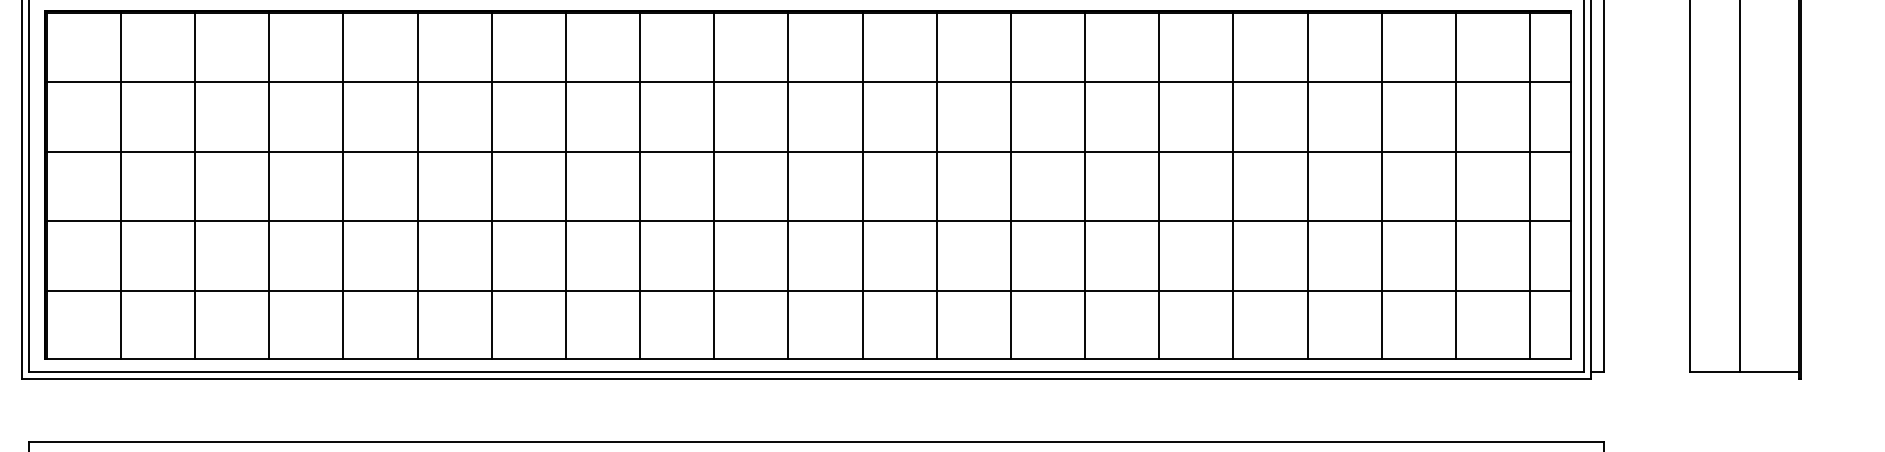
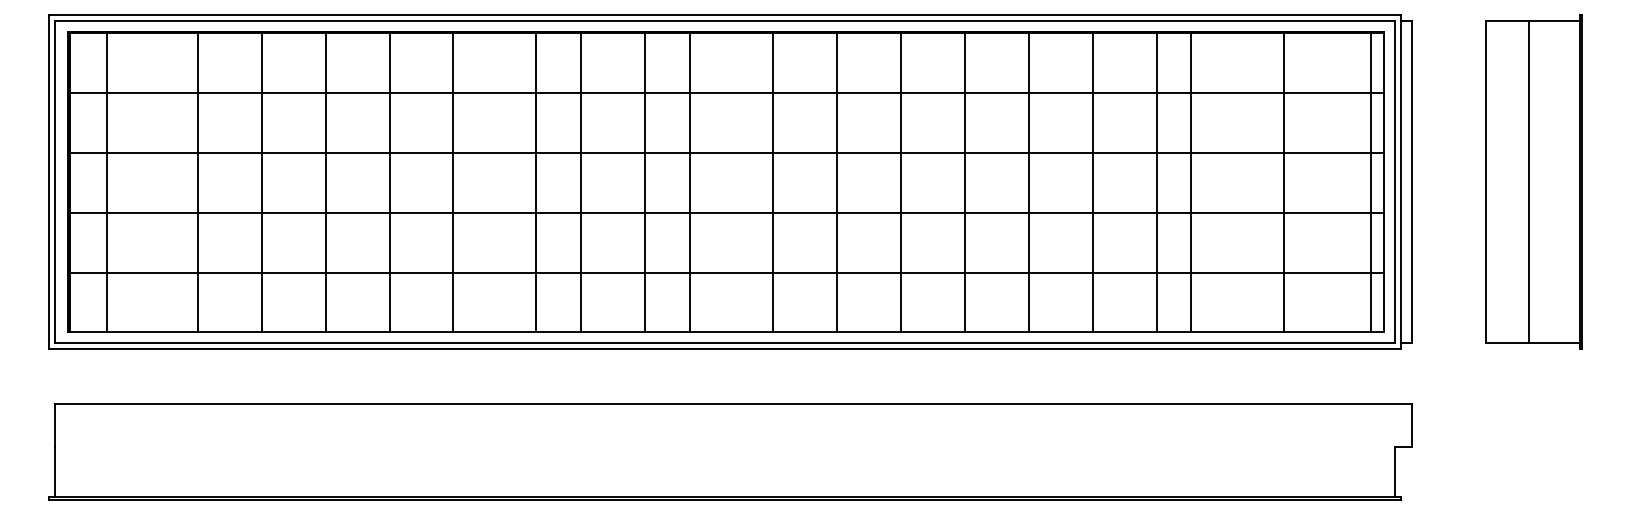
line: (120, 184) -> (106, 181), moved
line: (566, 184) -> (536, 181), moved
line: (788, 184) -> (690, 181), moved
line: (1381, 184) -> (1191, 181), moved
line: (1530, 184) -> (1371, 181), moved

